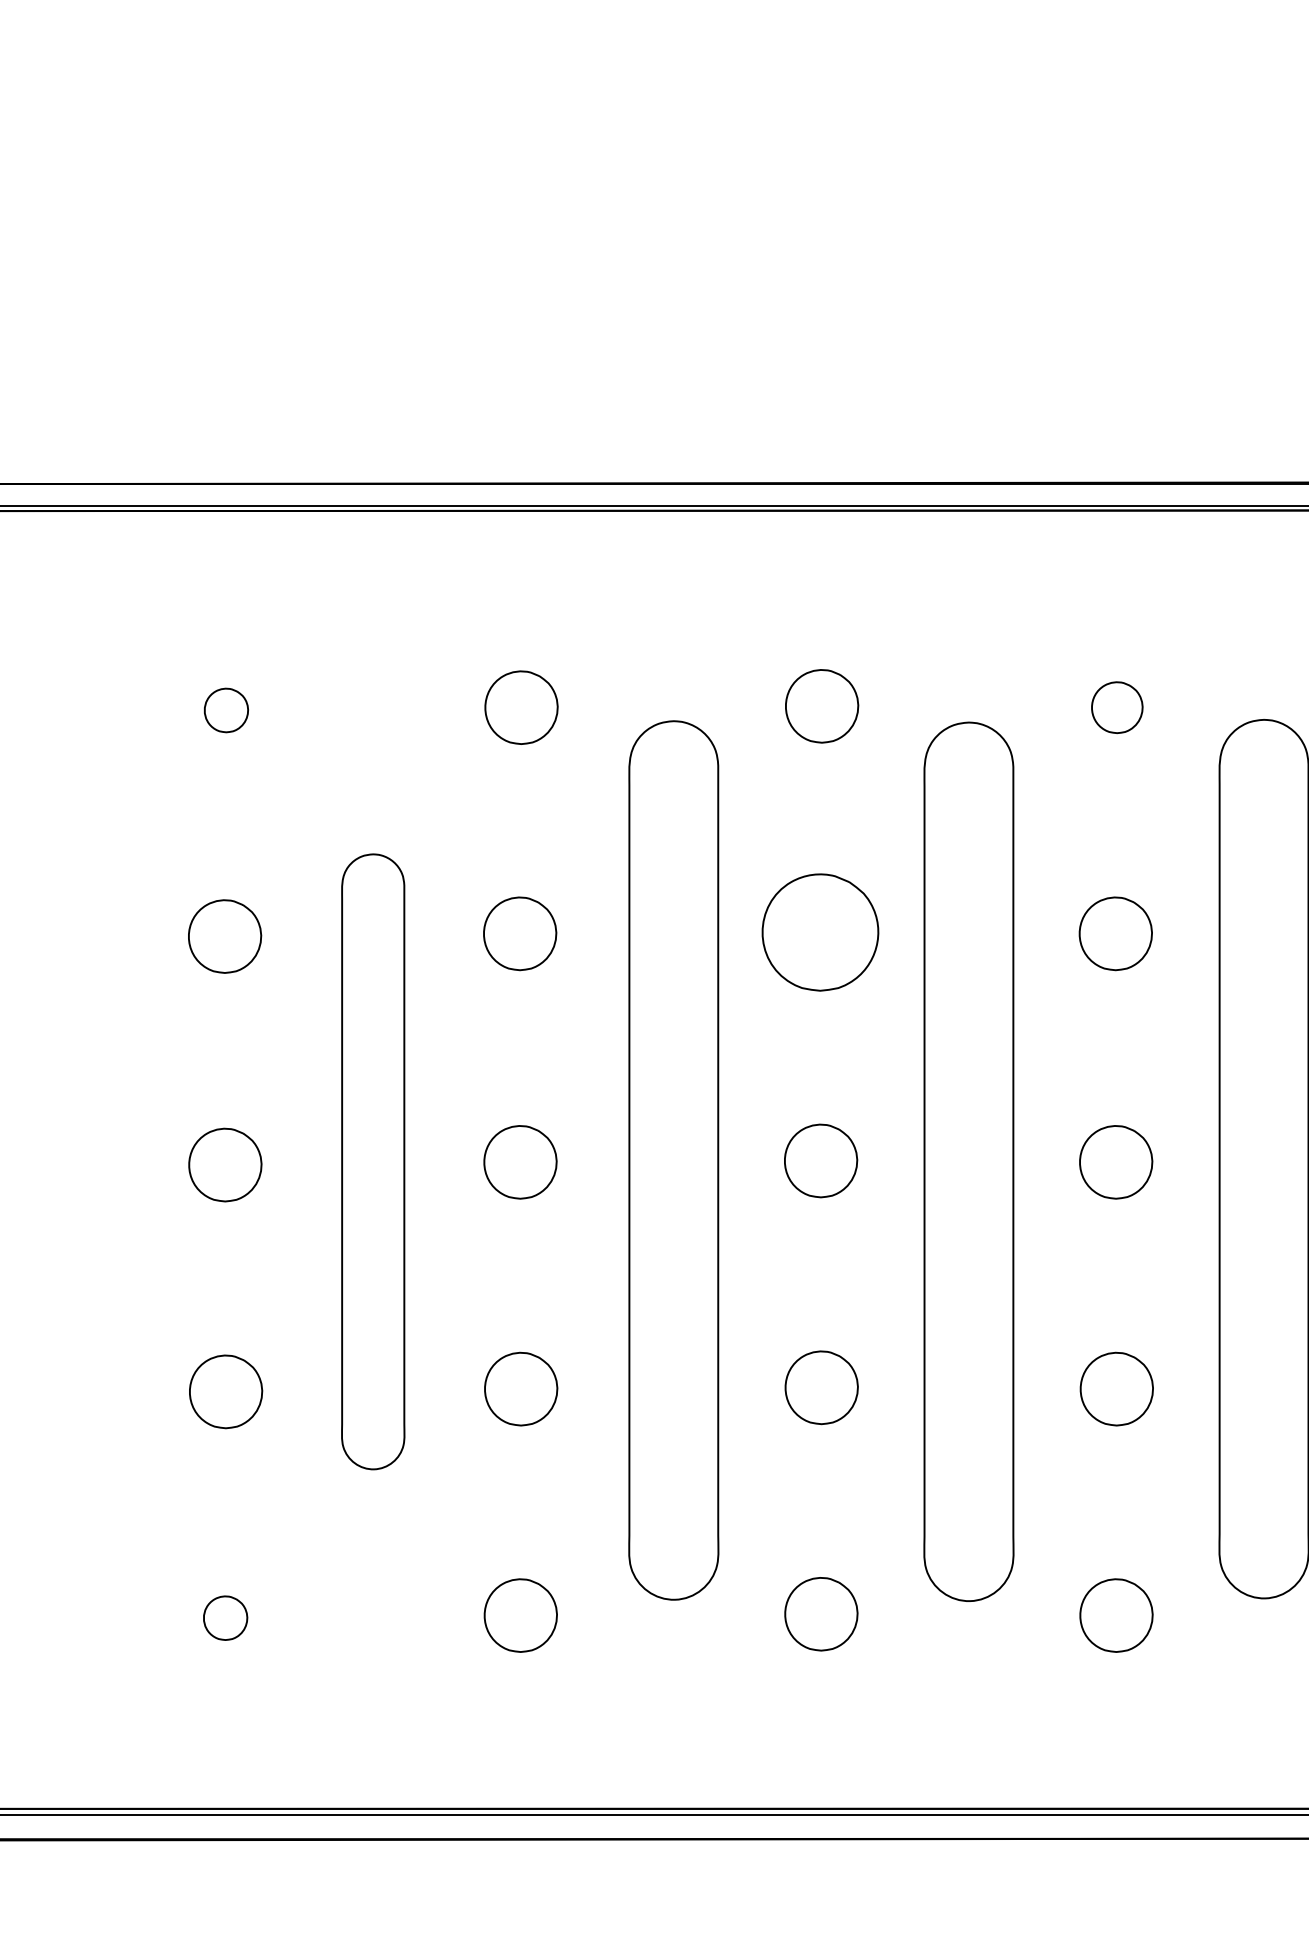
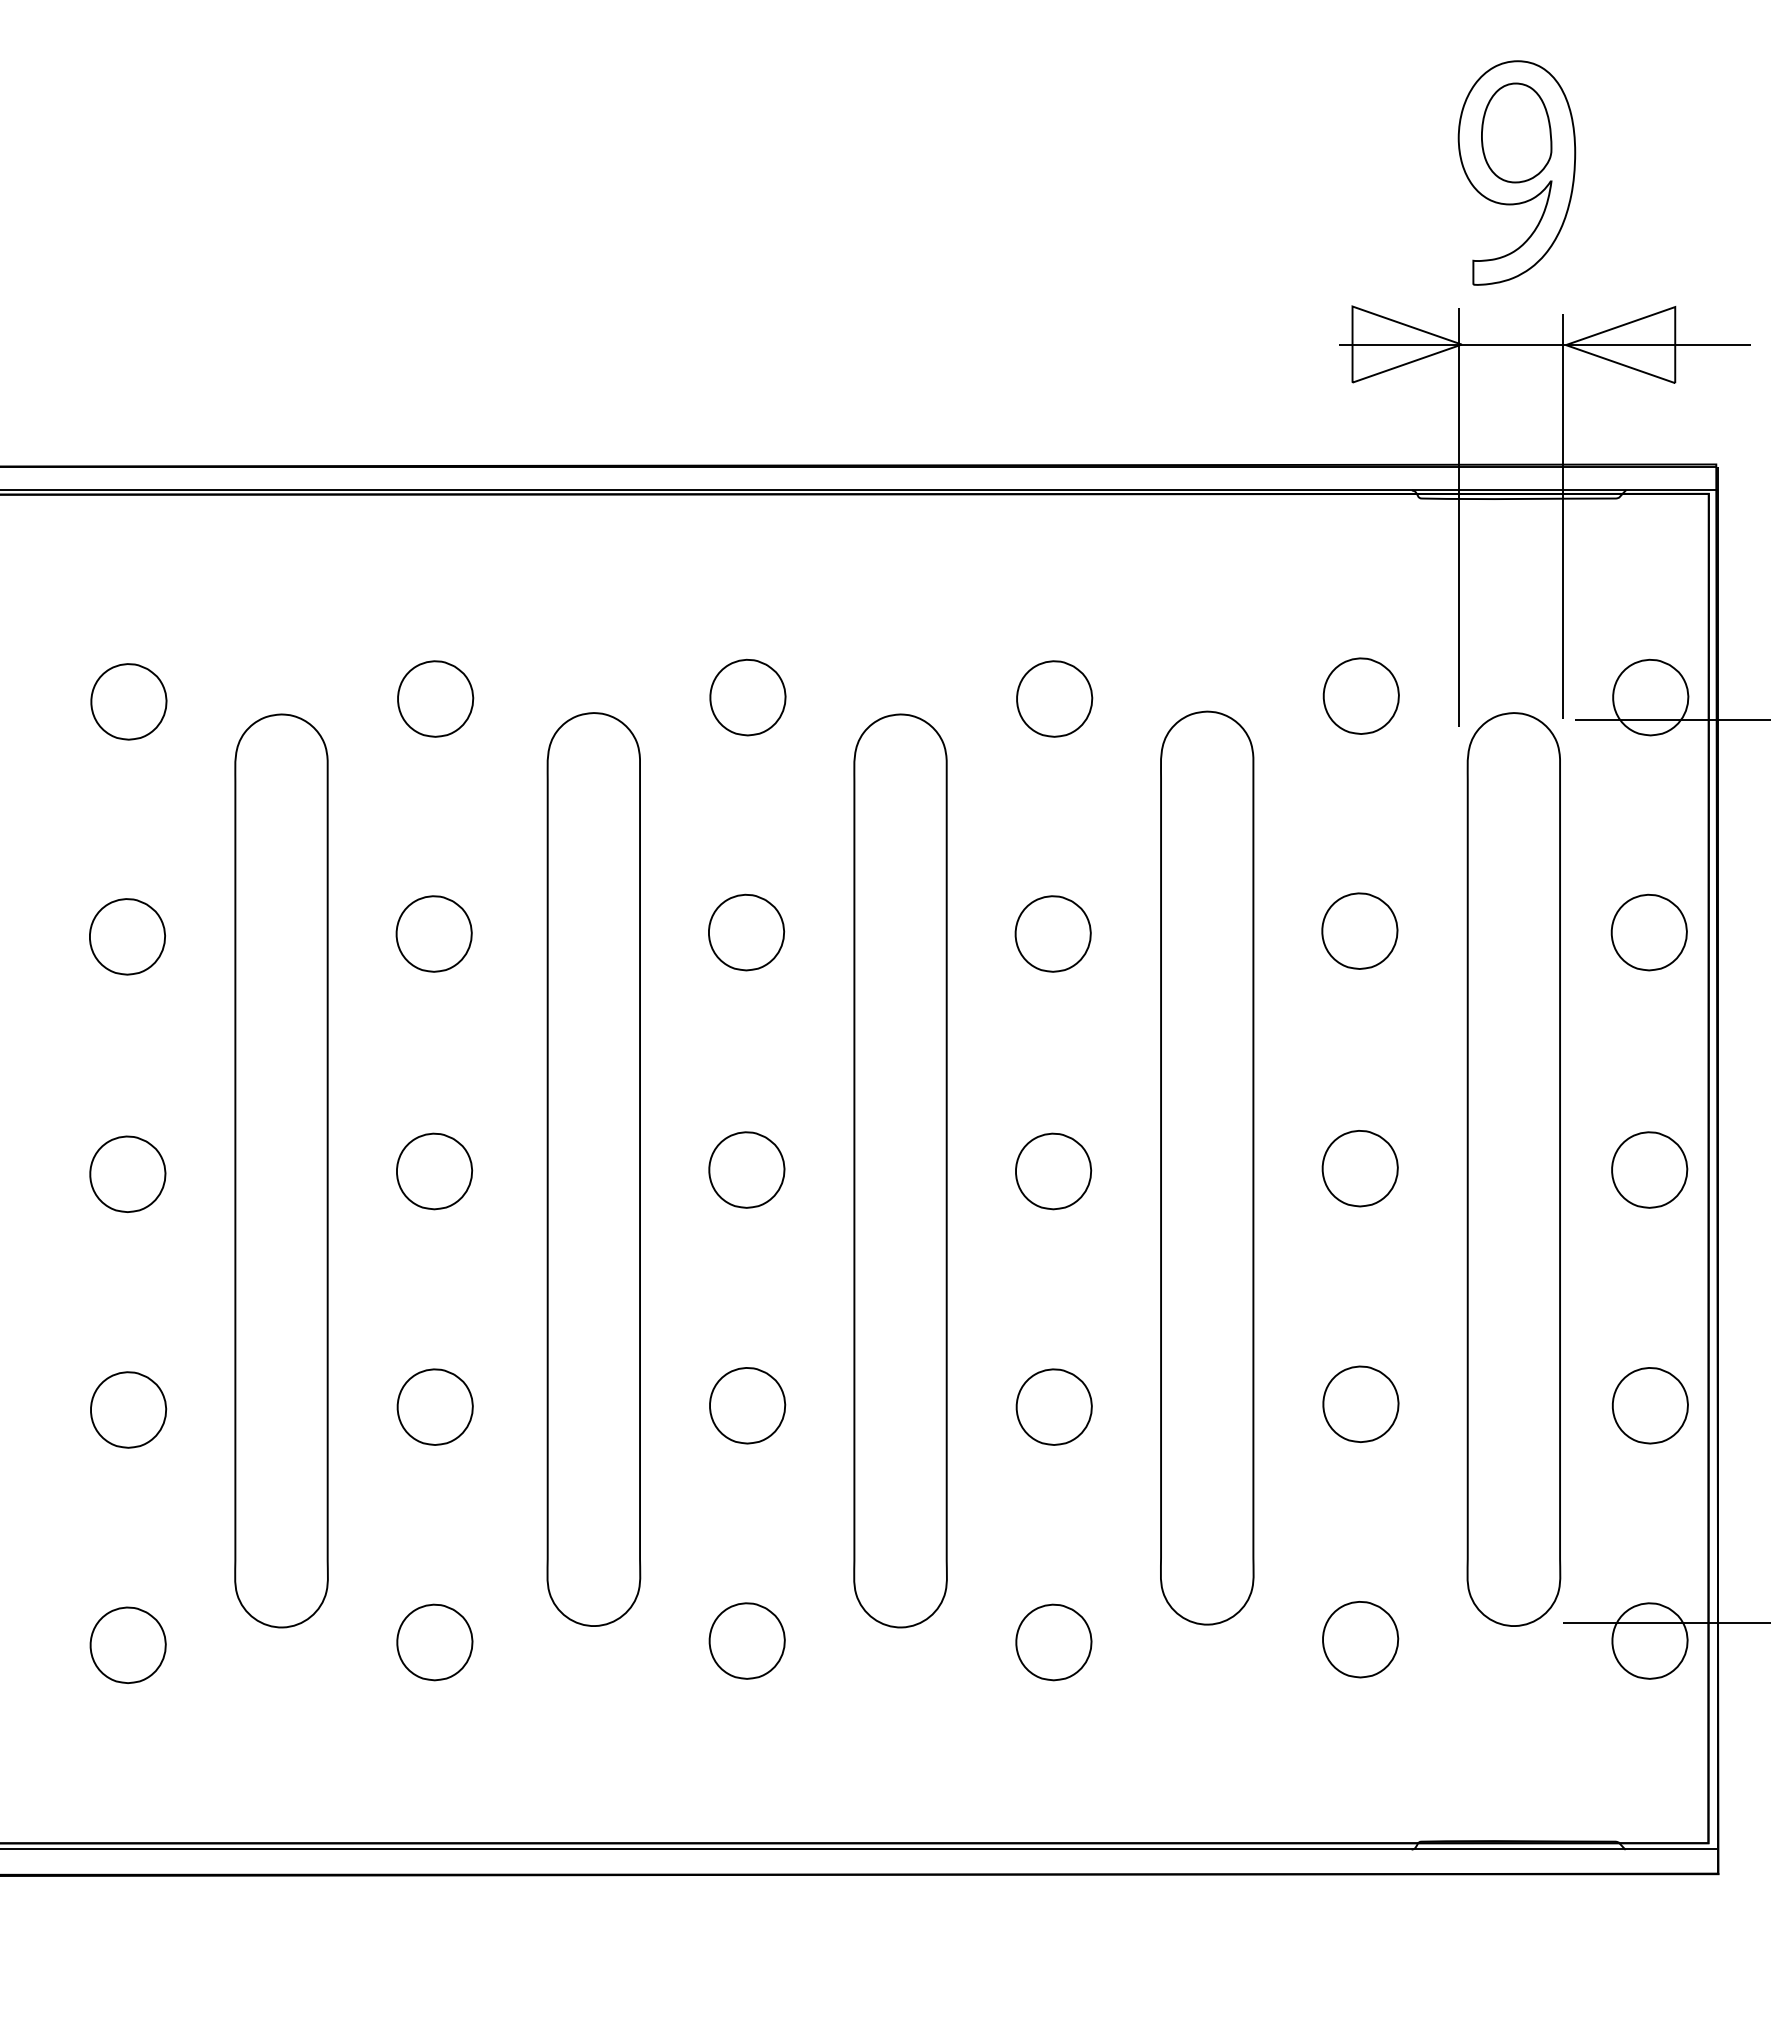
part: (1117, 707) -> (1054, 698), size x1.43
part: (225, 710) -> (128, 701), size x1.67
part: (820, 932) -> (746, 932), size x0.62
part: (373, 1161) -> (281, 1170), size x1.43
part: (225, 1617) -> (127, 1644), size x1.67

